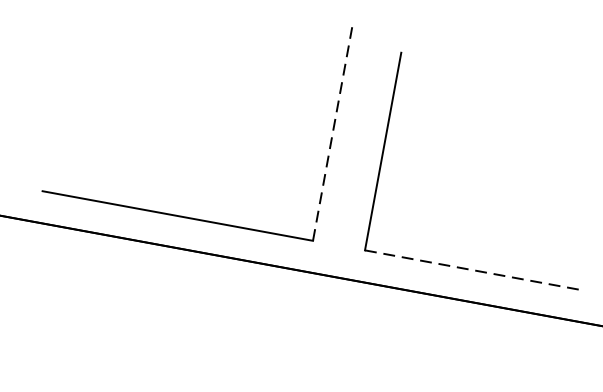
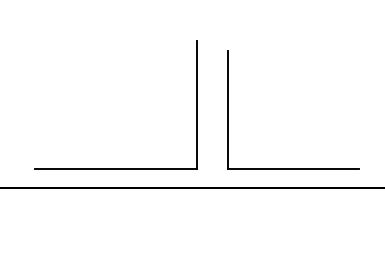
line: (332, 134) -> (196, 105), dashed -> solid
line: (474, 270) -> (293, 169), dashed -> solid

